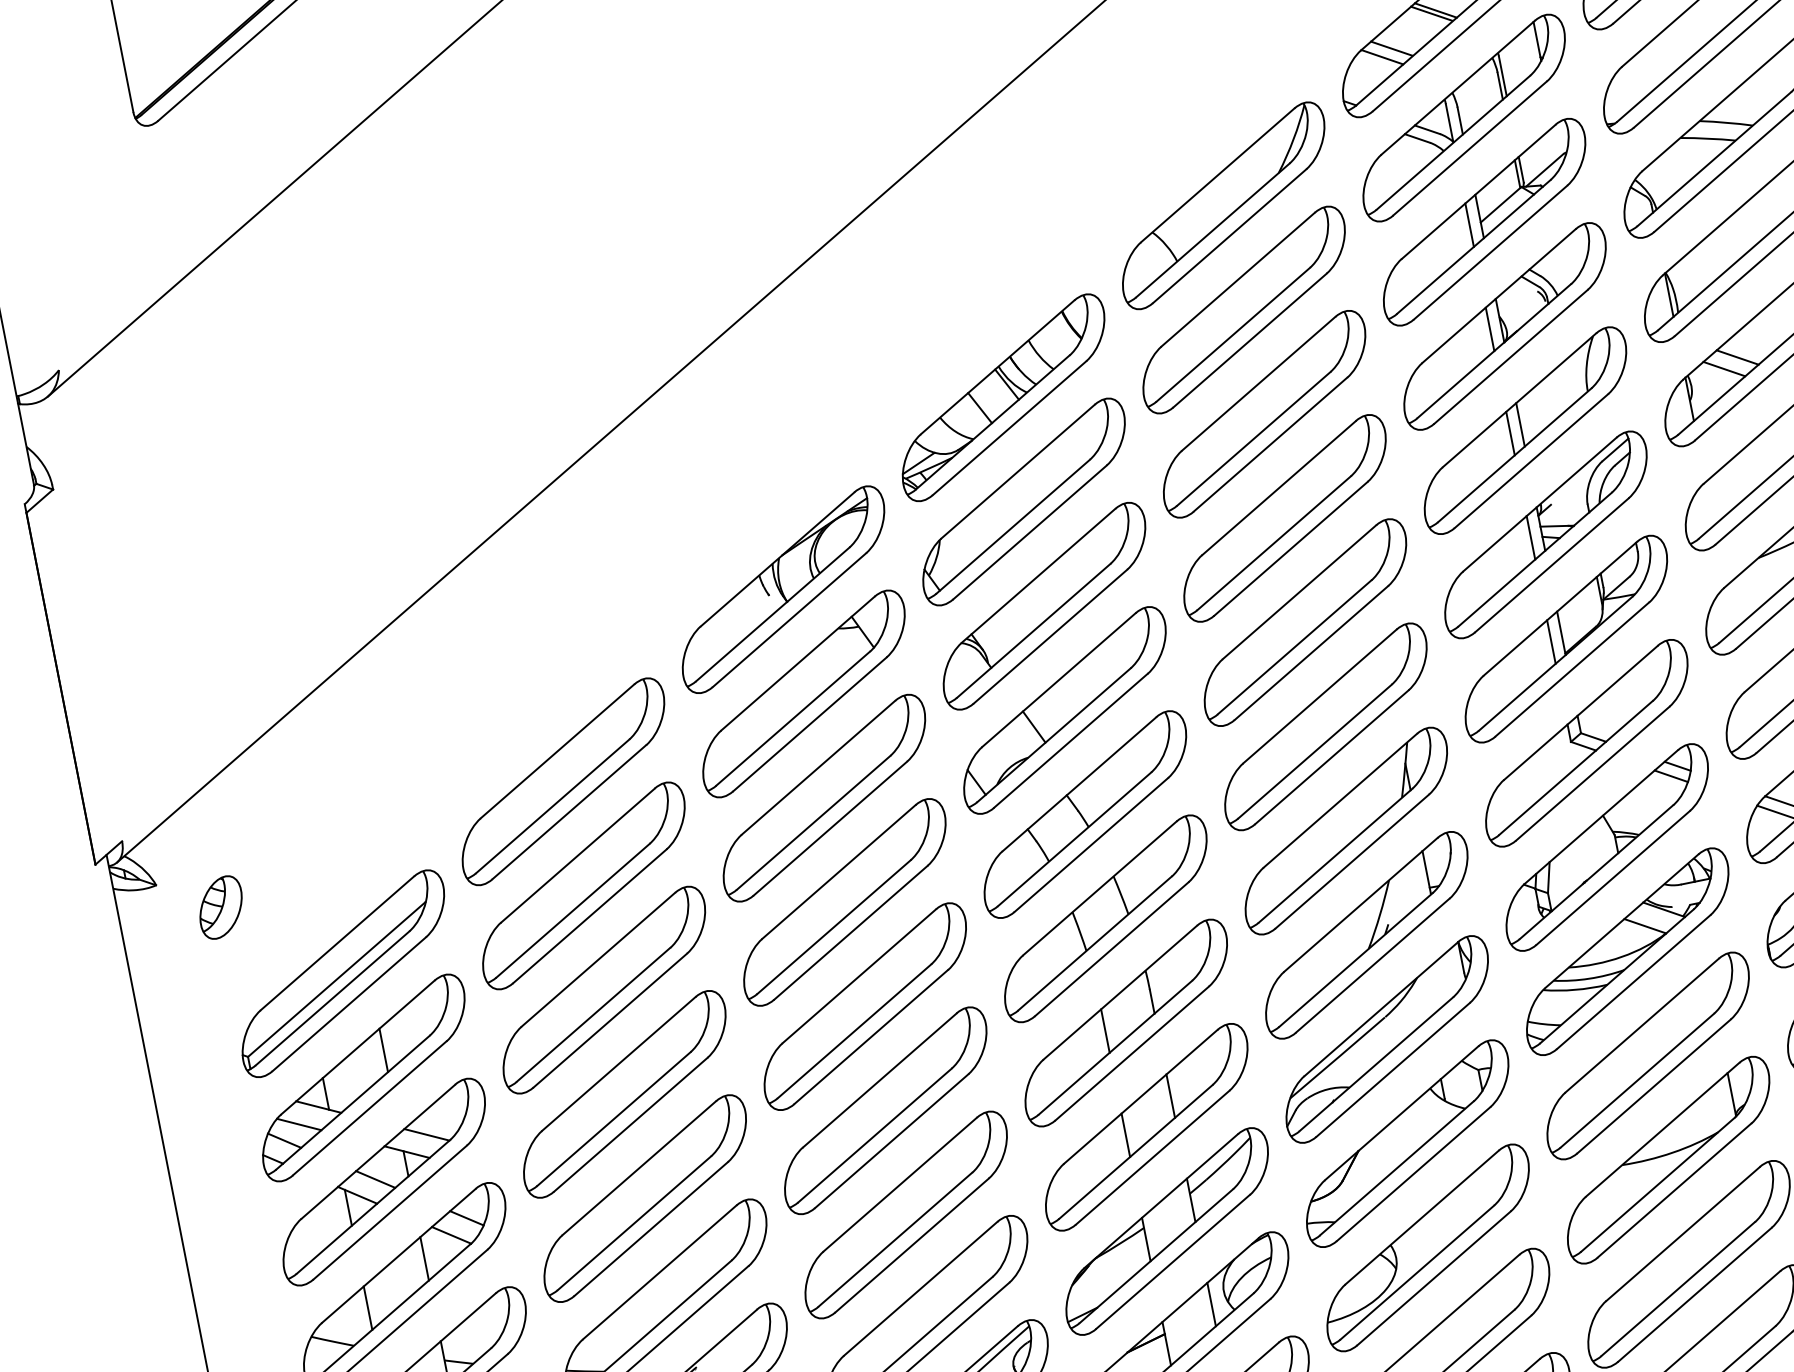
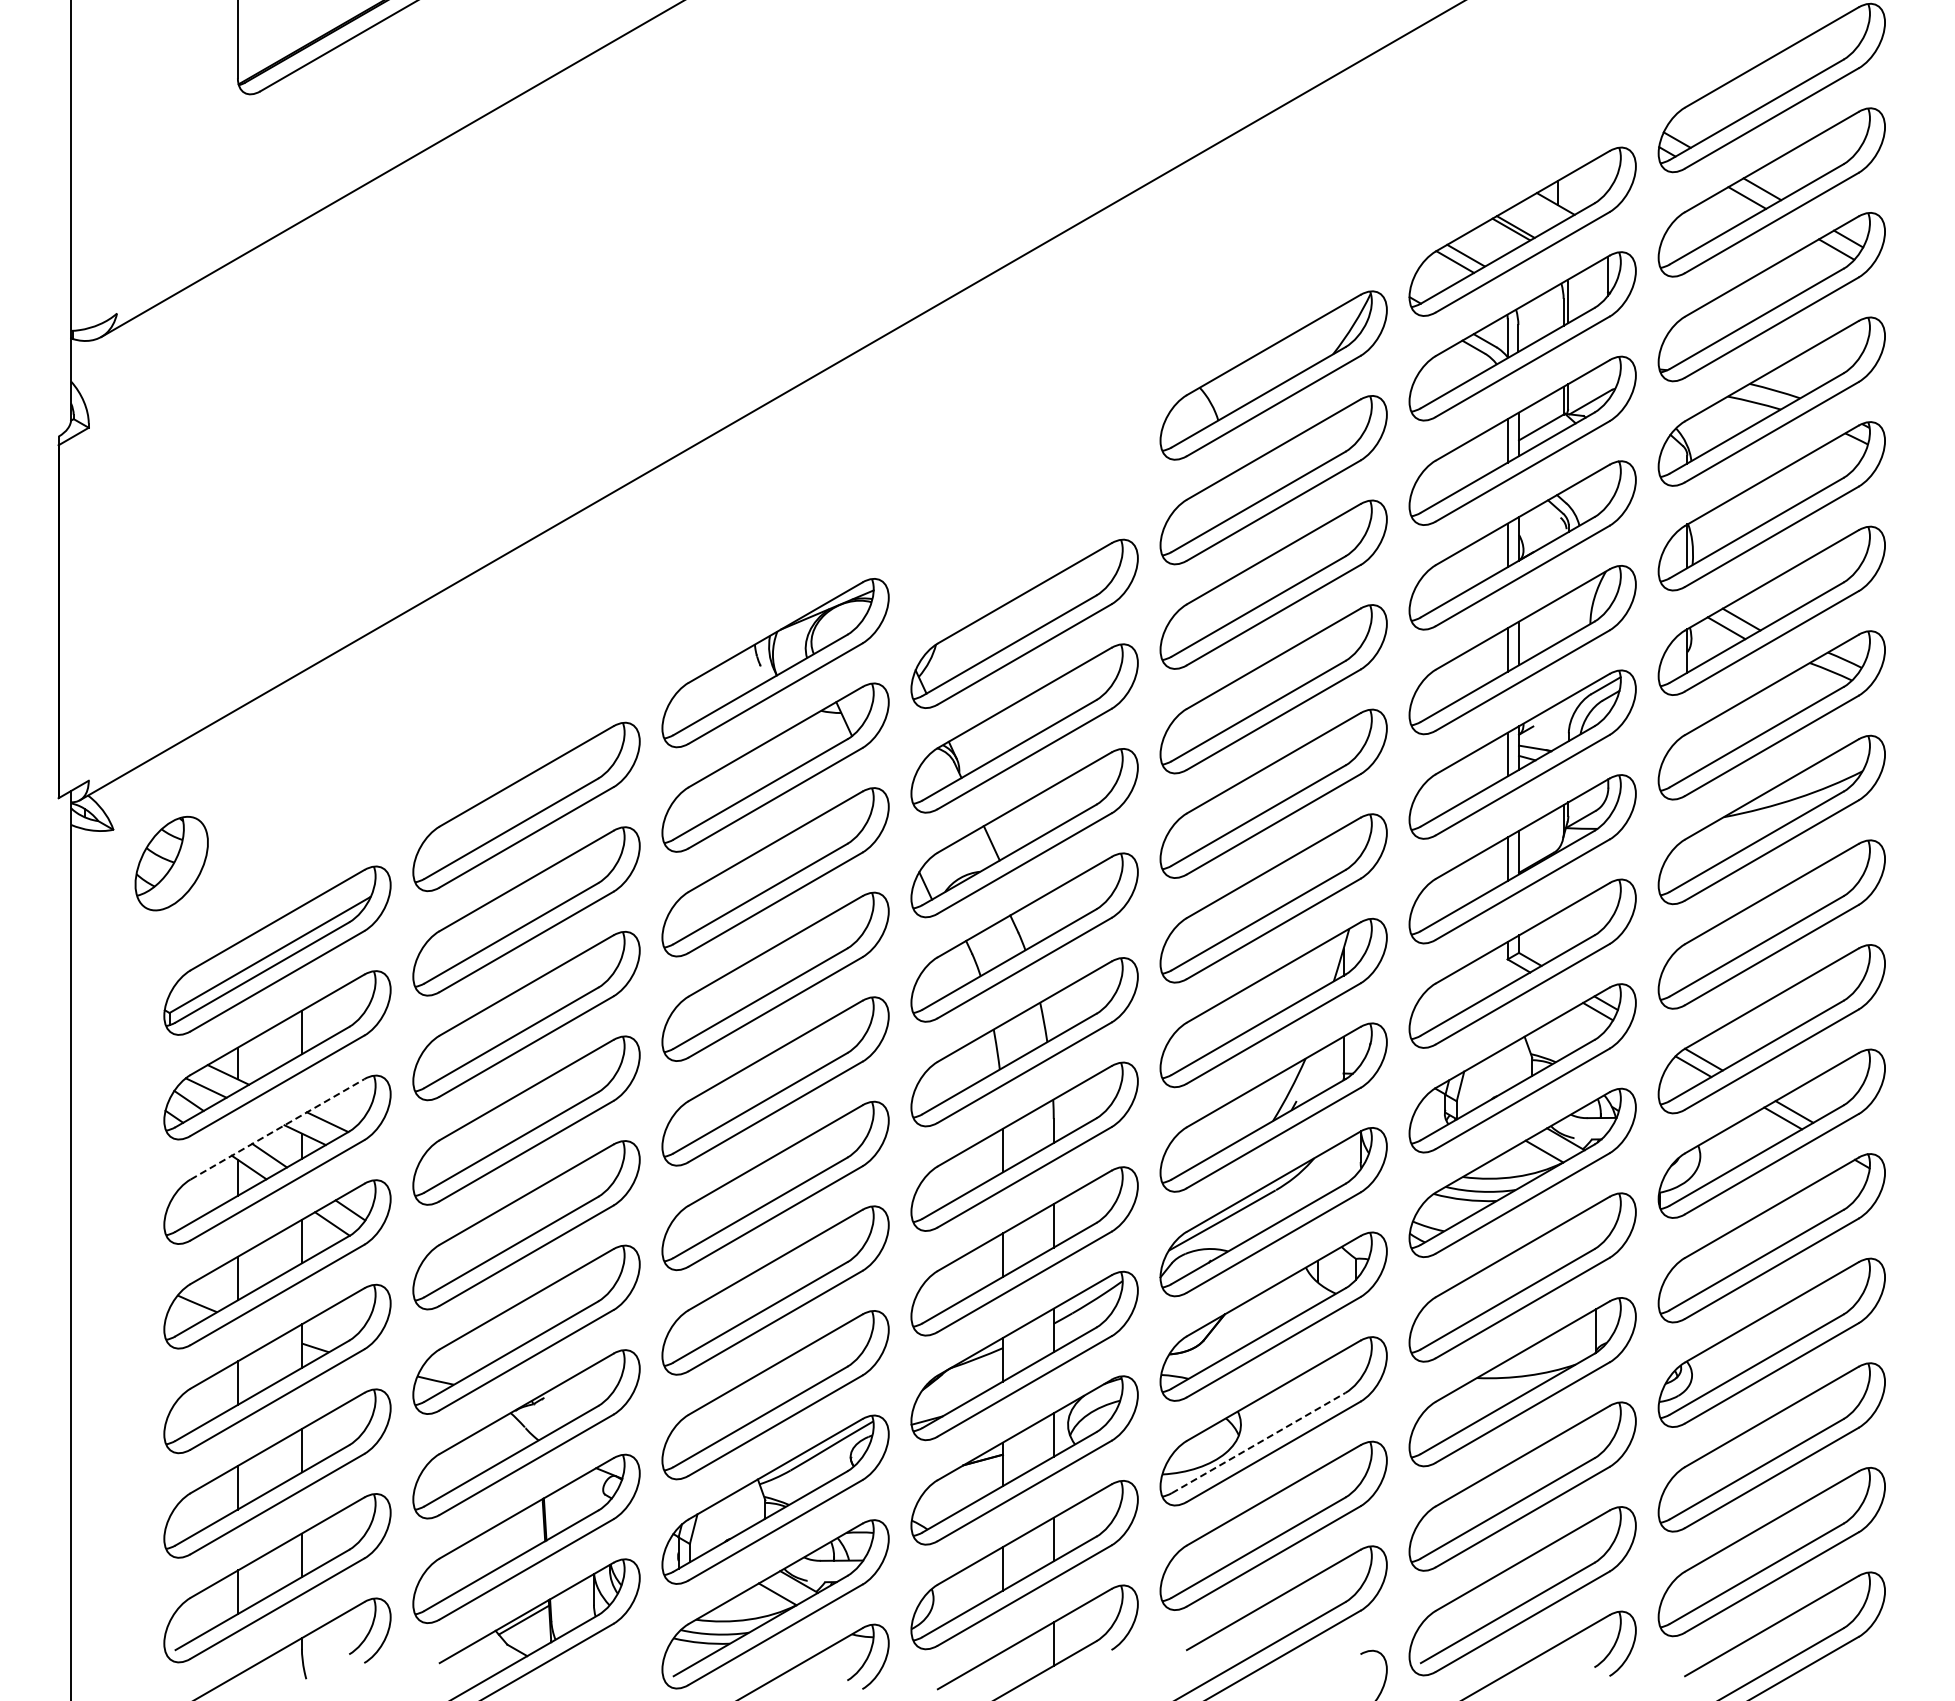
part: (1003, 398) -> (1024, 519), removed
part: (220, 907) -> (171, 863), size x1.6
line: (378, 1151) -> (277, 1129), solid -> dashed
line: (1418, 1271) -> (1259, 1442), solid -> dashed

